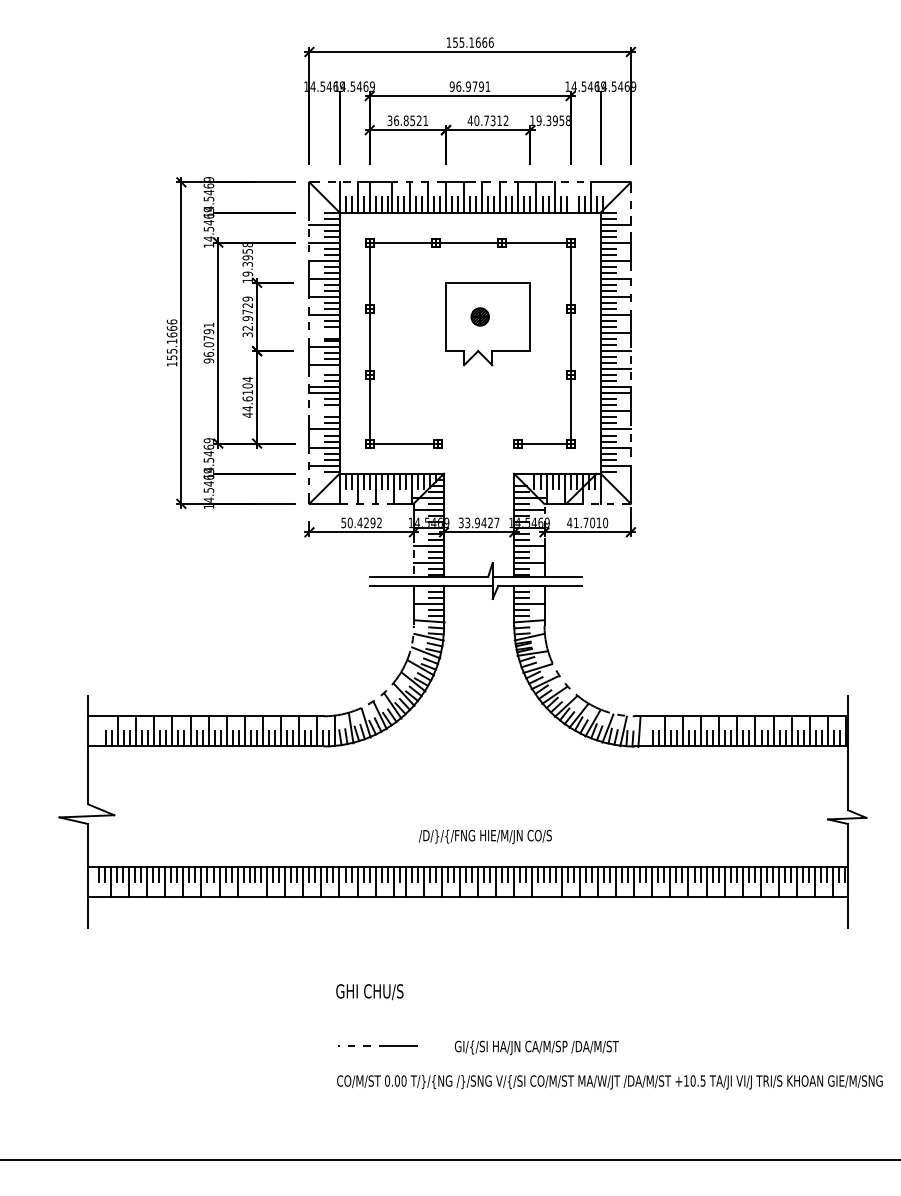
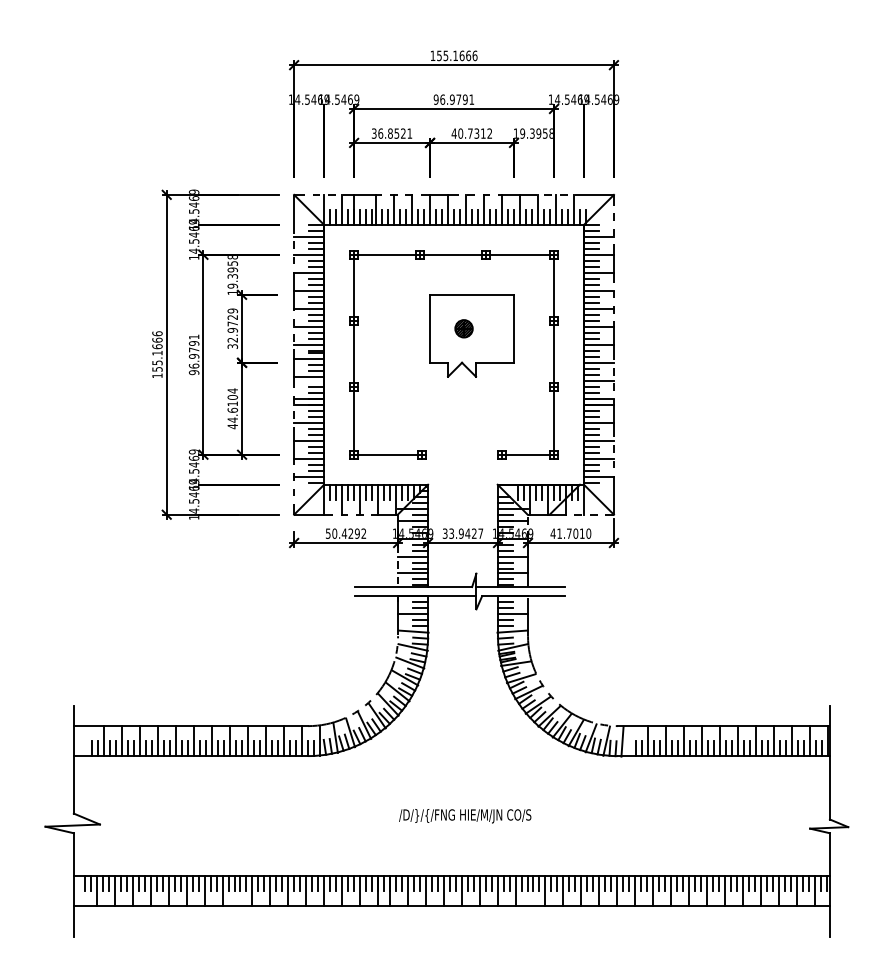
line: (572, 197) -> (555, 209), added
line: (324, 333) -> (309, 345), added
text: (209, 344) -> (194, 356), 96.0791 -> 96.9791
line: (324, 411) -> (309, 422), added
text: (485, 836) -> (465, 815), moved

